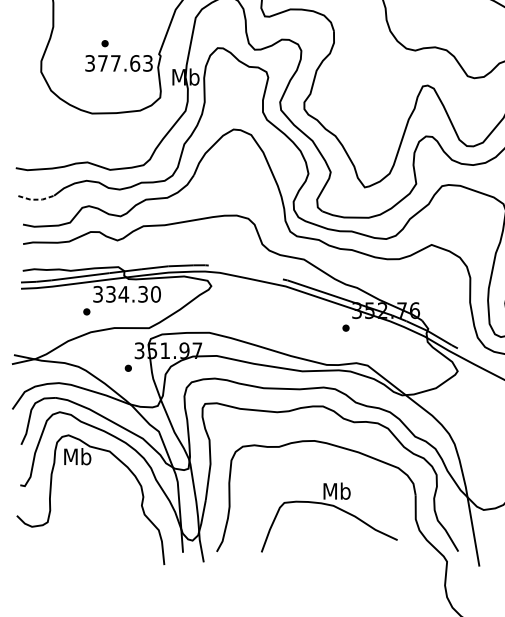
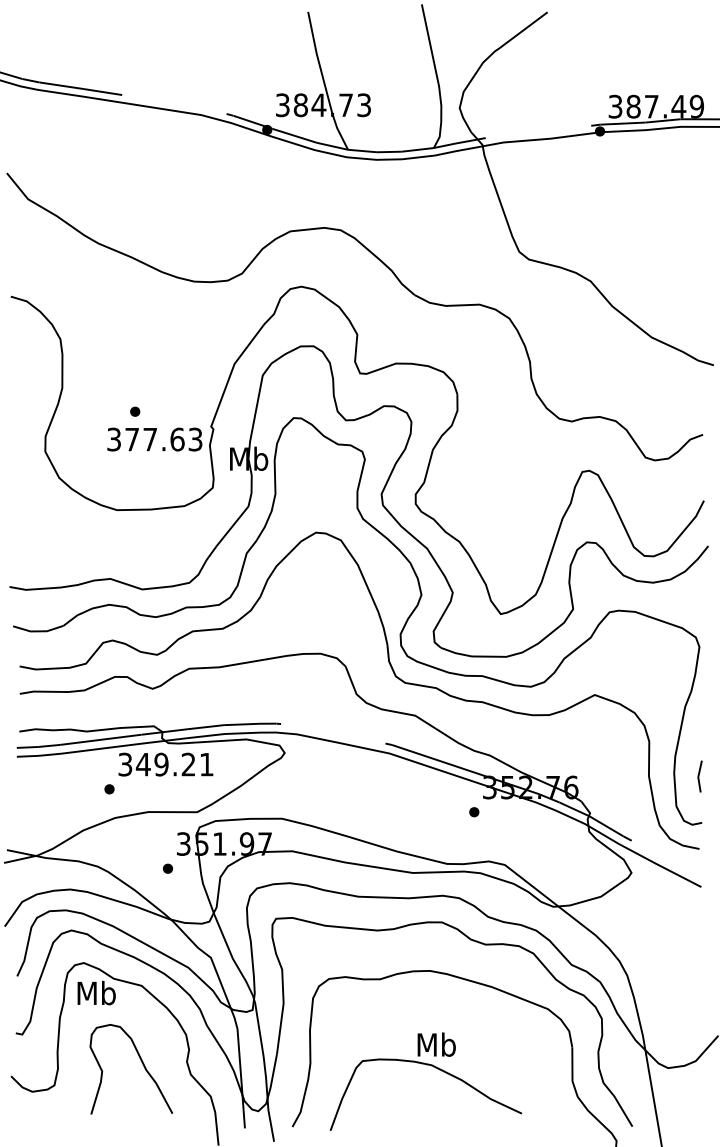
line: (36, 199) -> (38, 631), dashed -> solid
text: (133, 294) -> (174, 764), 334.30 -> 349.21
part: (329, 506) -> (426, 1065), moved
curve: (110, 507) -> (142, 1064), added

